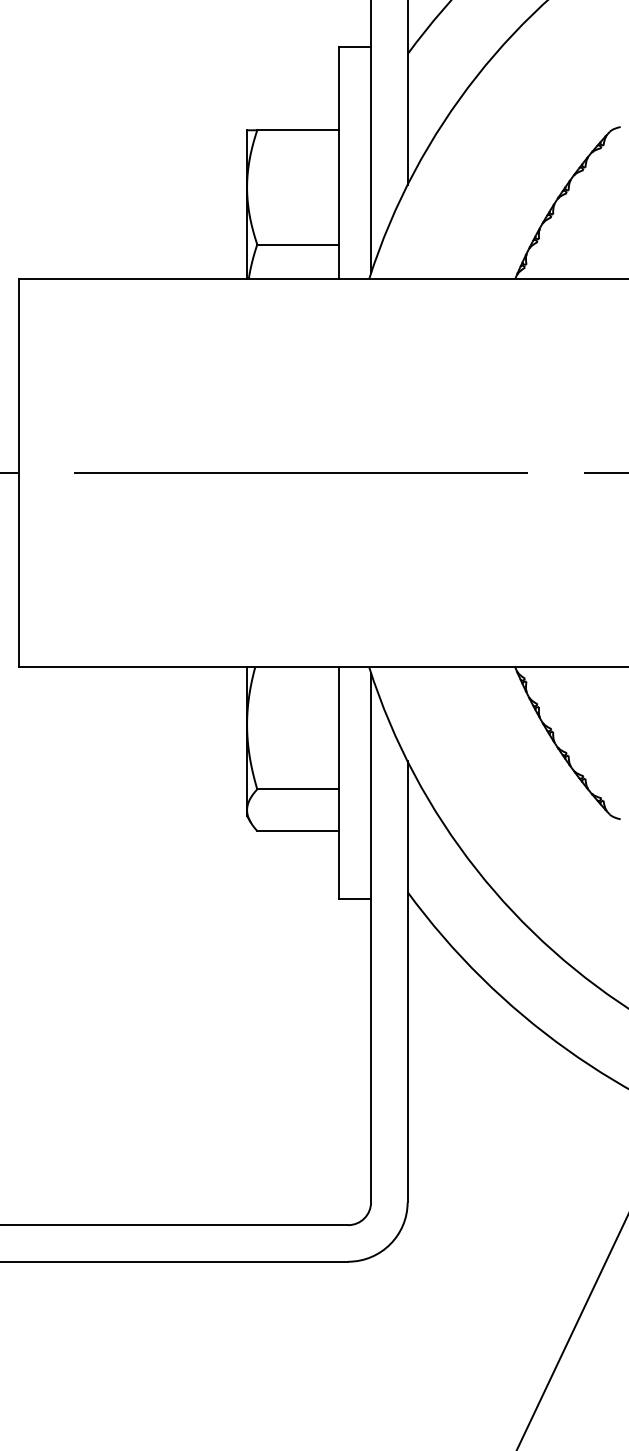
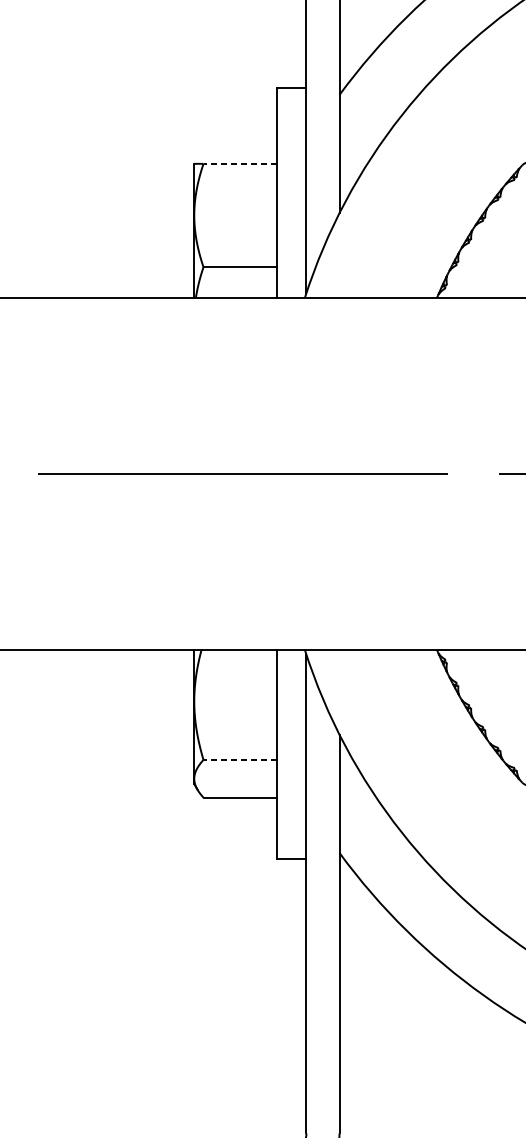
line: (297, 130) -> (239, 164), solid -> dashed
line: (297, 789) -> (239, 760), solid -> dashed

